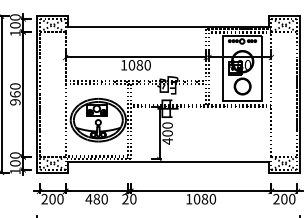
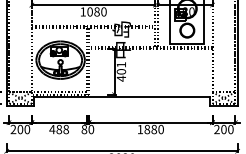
text: (167, 125) -> (121, 64), 400 -> 401
text: (104, 199) -> (66, 129), 480 -> 488
text: (125, 199) -> (84, 129), 20 -> 80
text: (196, 199) -> (146, 129), 1080 -> 1880

